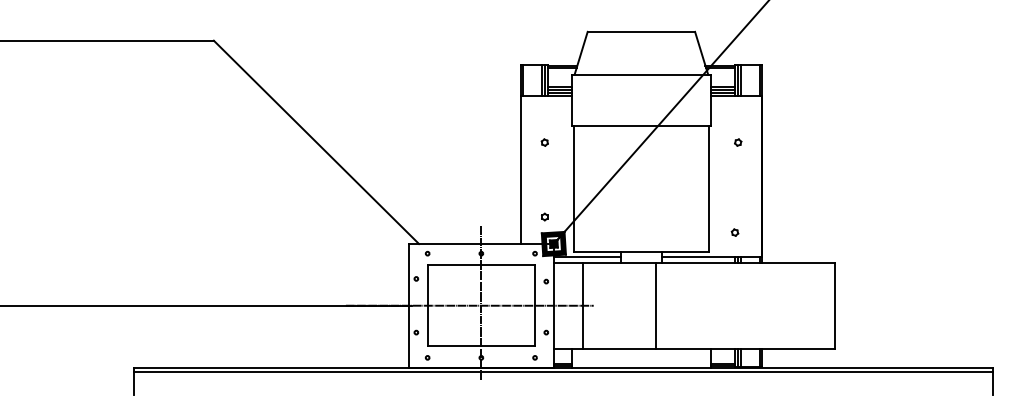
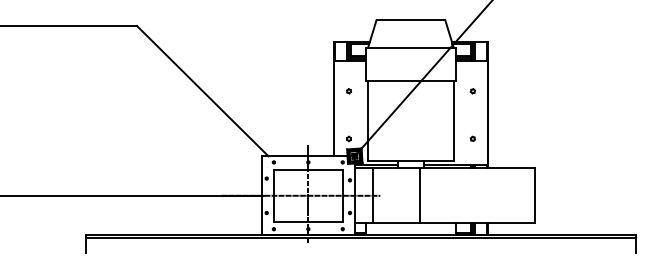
part: (734, 231) -> (472, 138), moved

